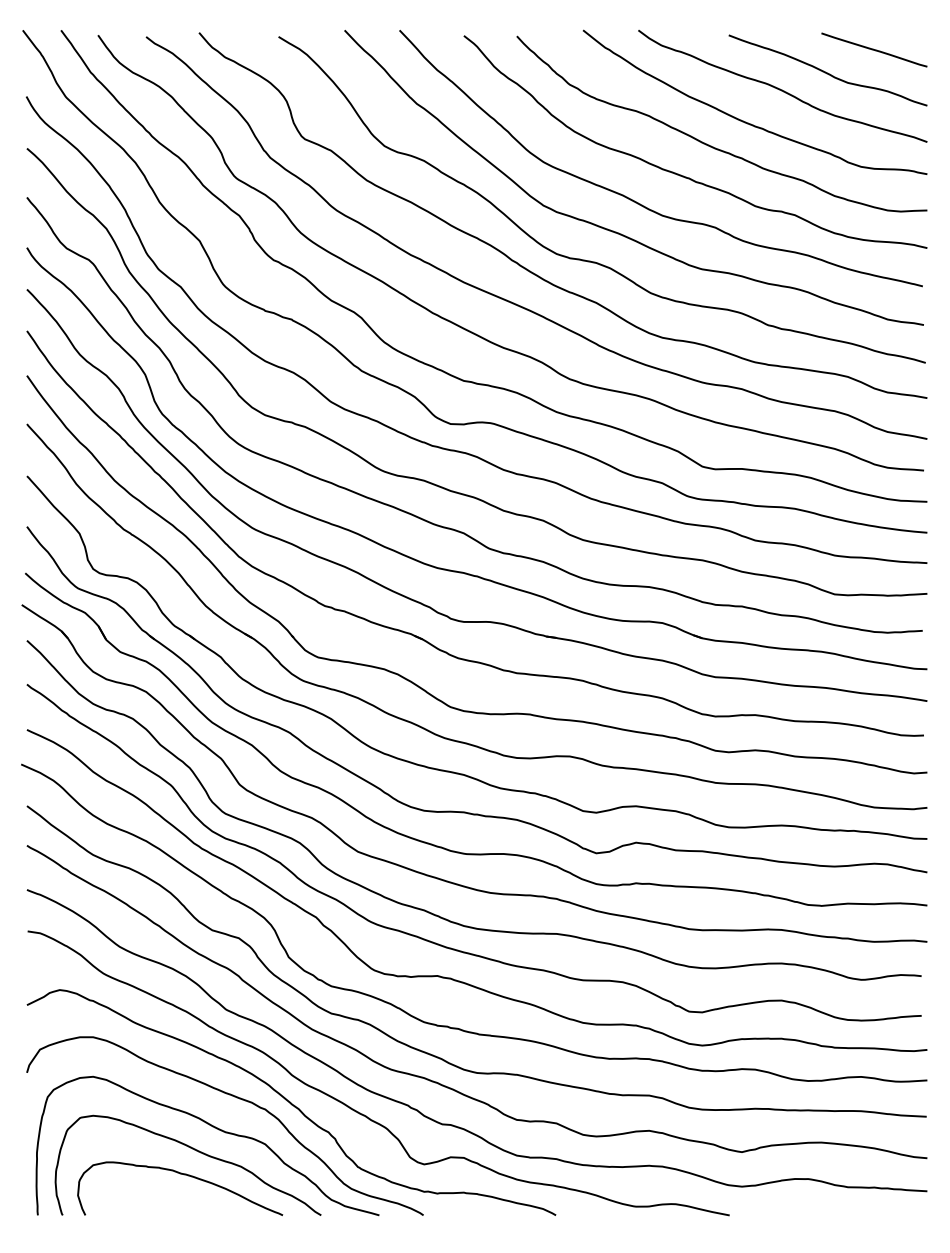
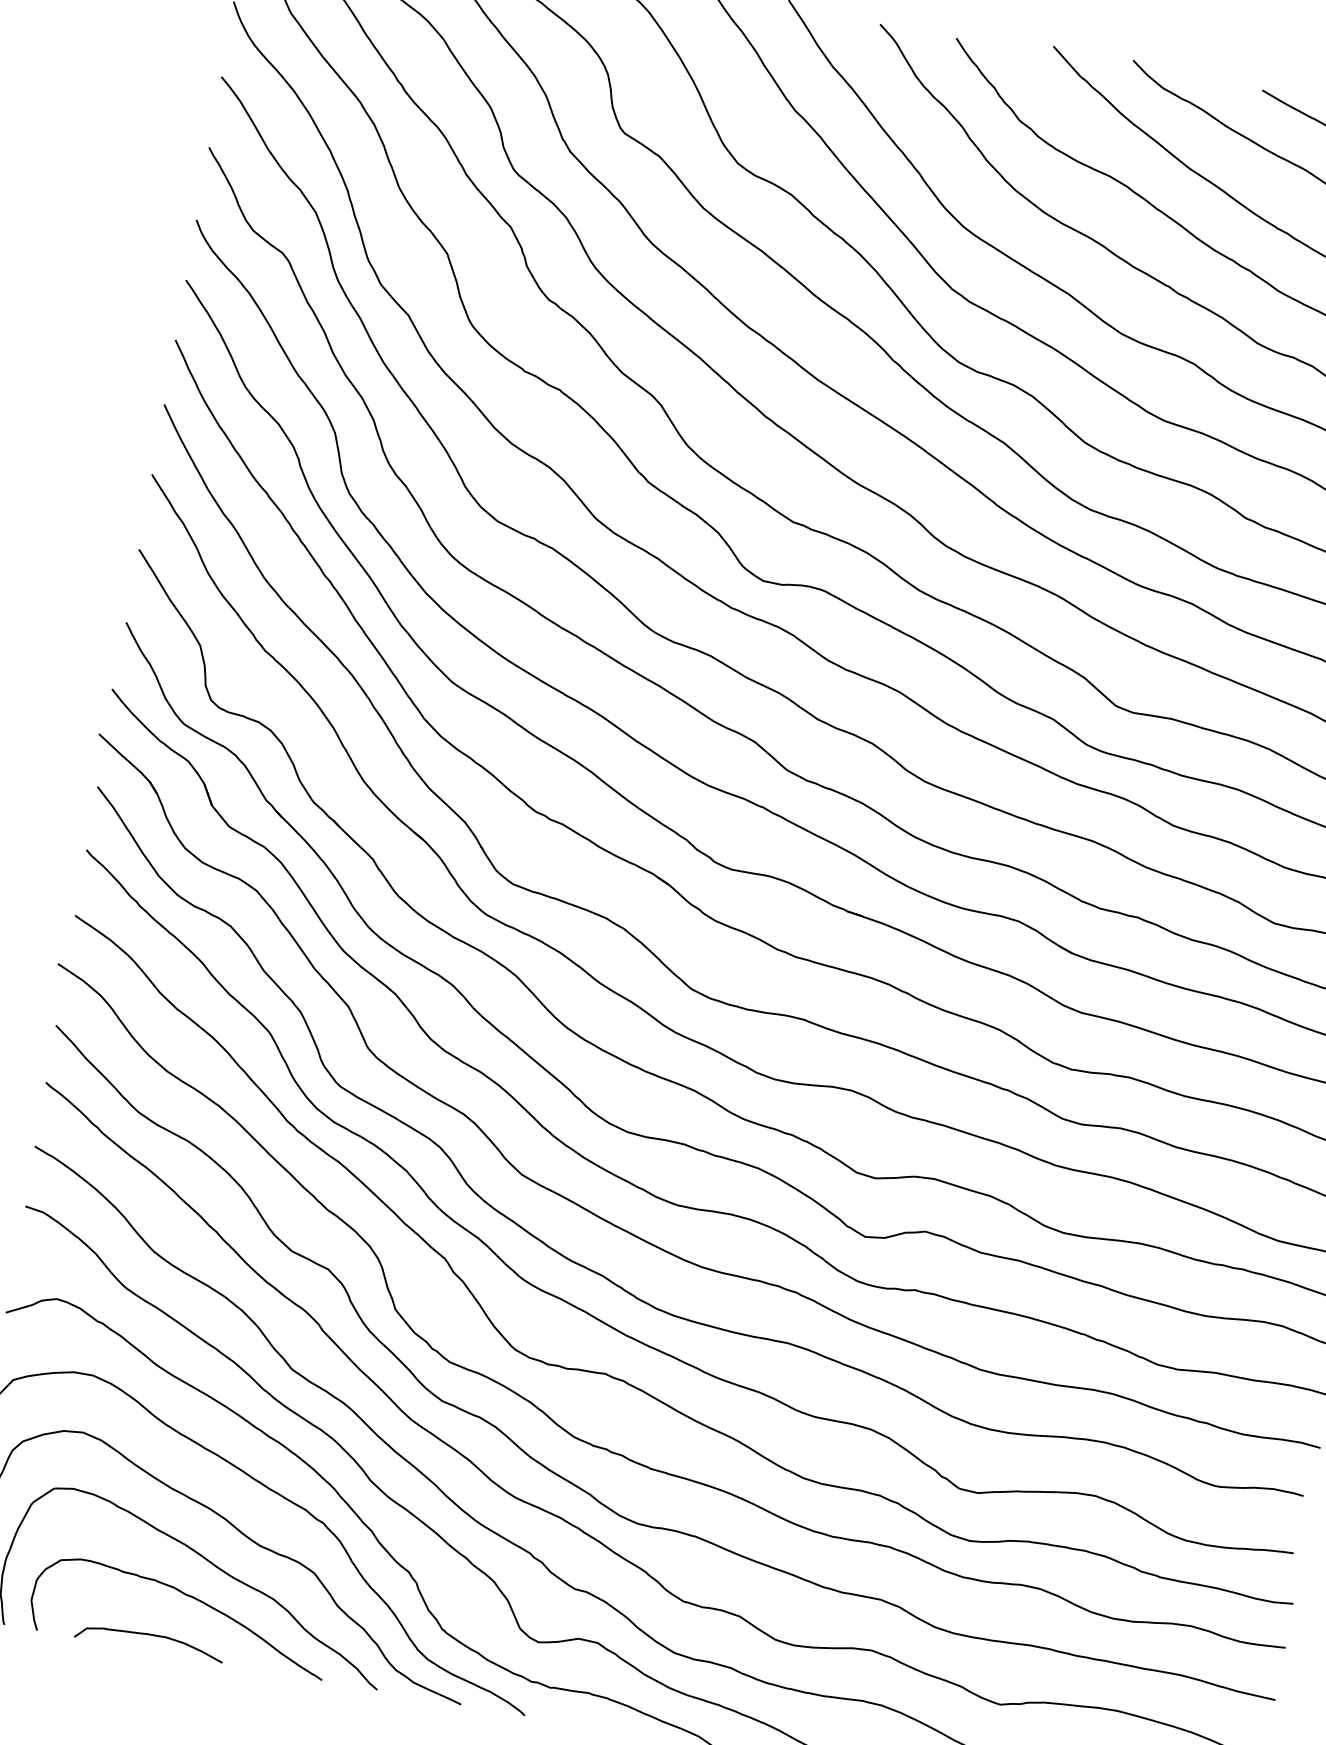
curve: (161, 1205) -> (149, 1635), added

